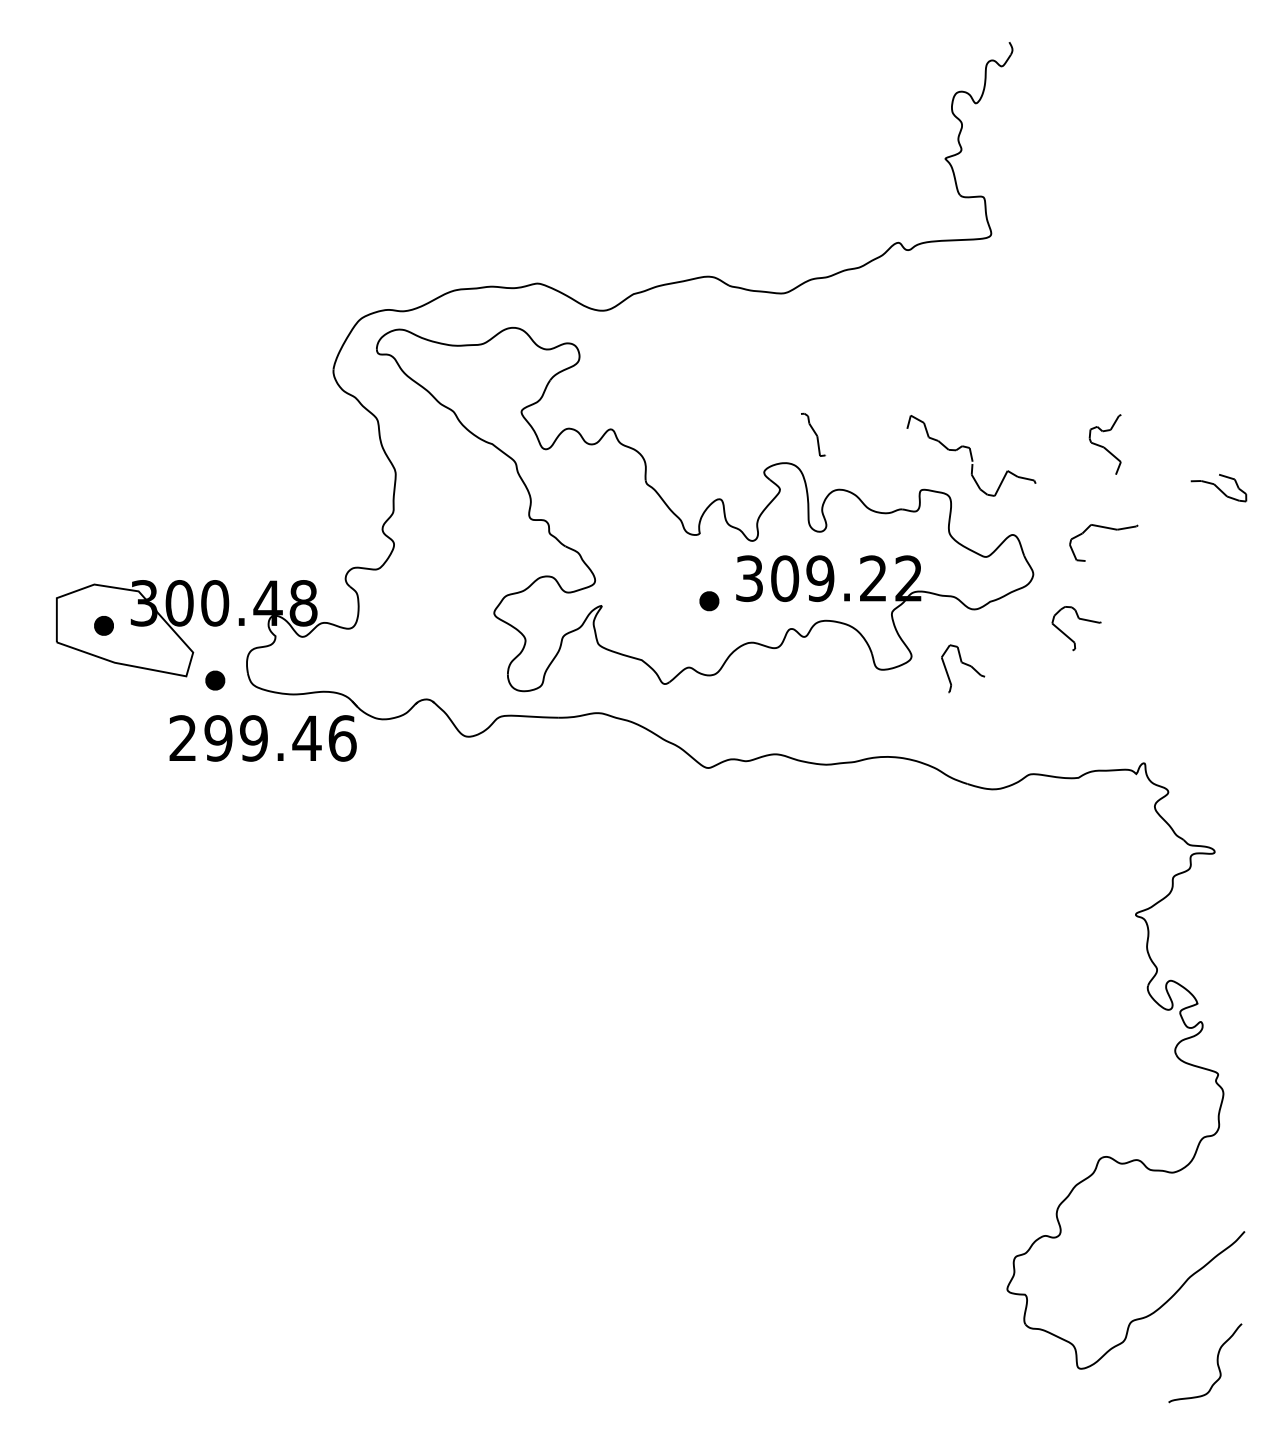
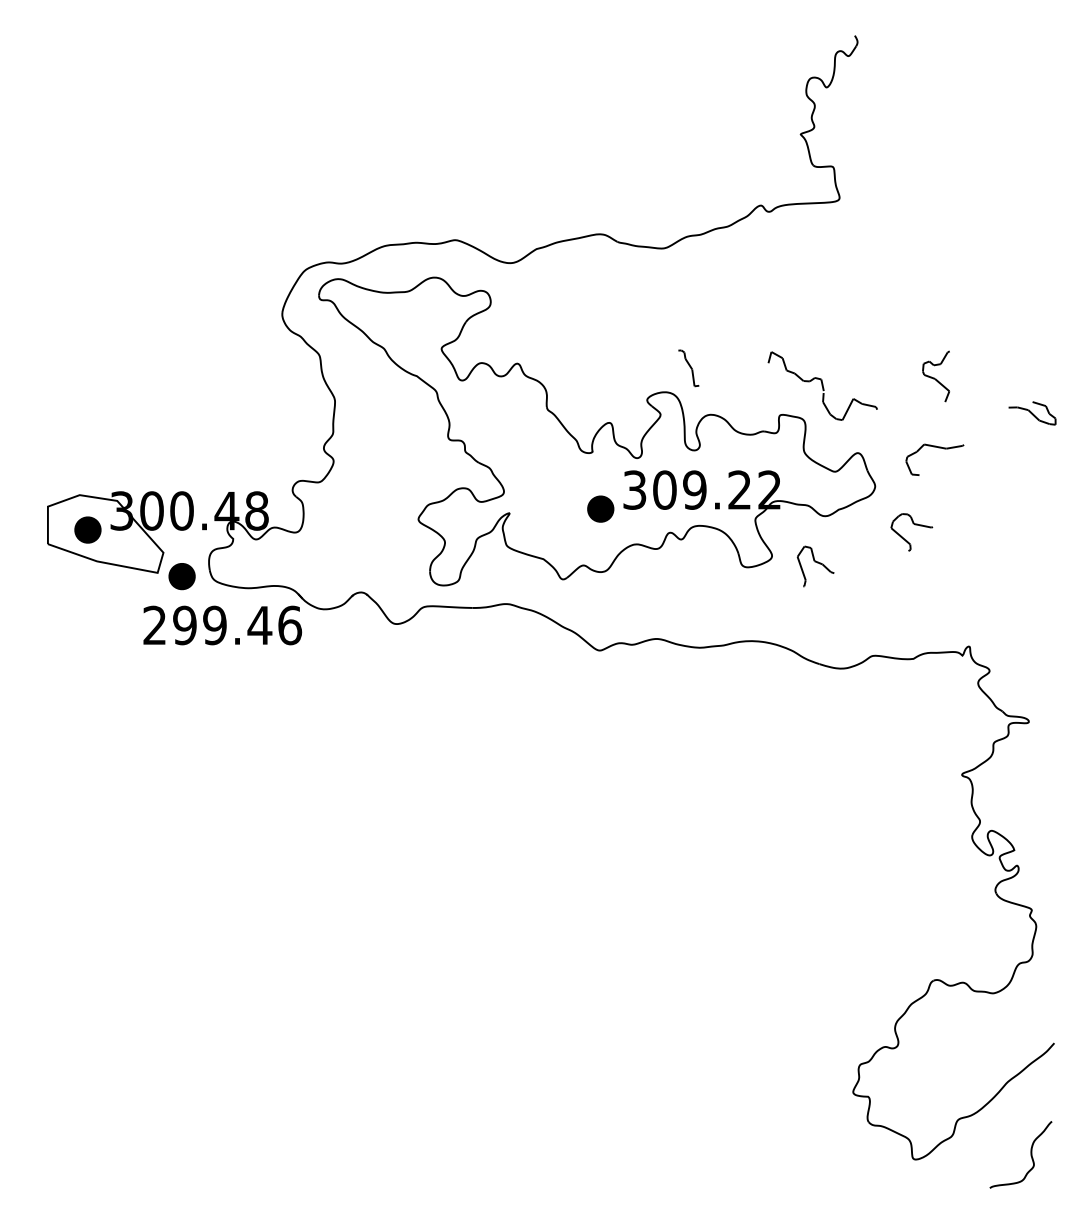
part: (709, 601) -> (600, 509), size x1.6
part: (103, 625) -> (87, 529), size x1.6
part: (215, 680) -> (182, 576), size x1.6

